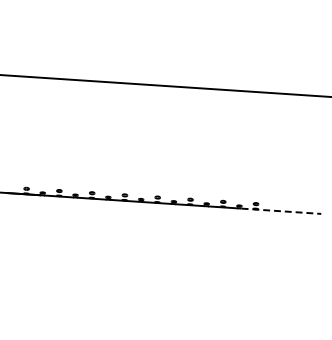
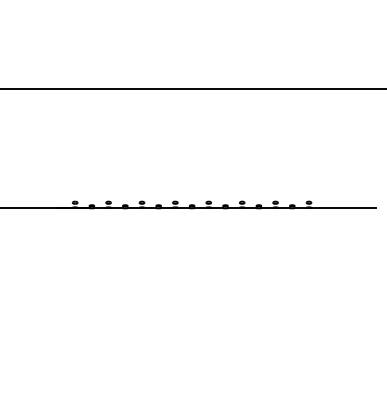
line: (281, 211) -> (335, 208), dashed -> solid

